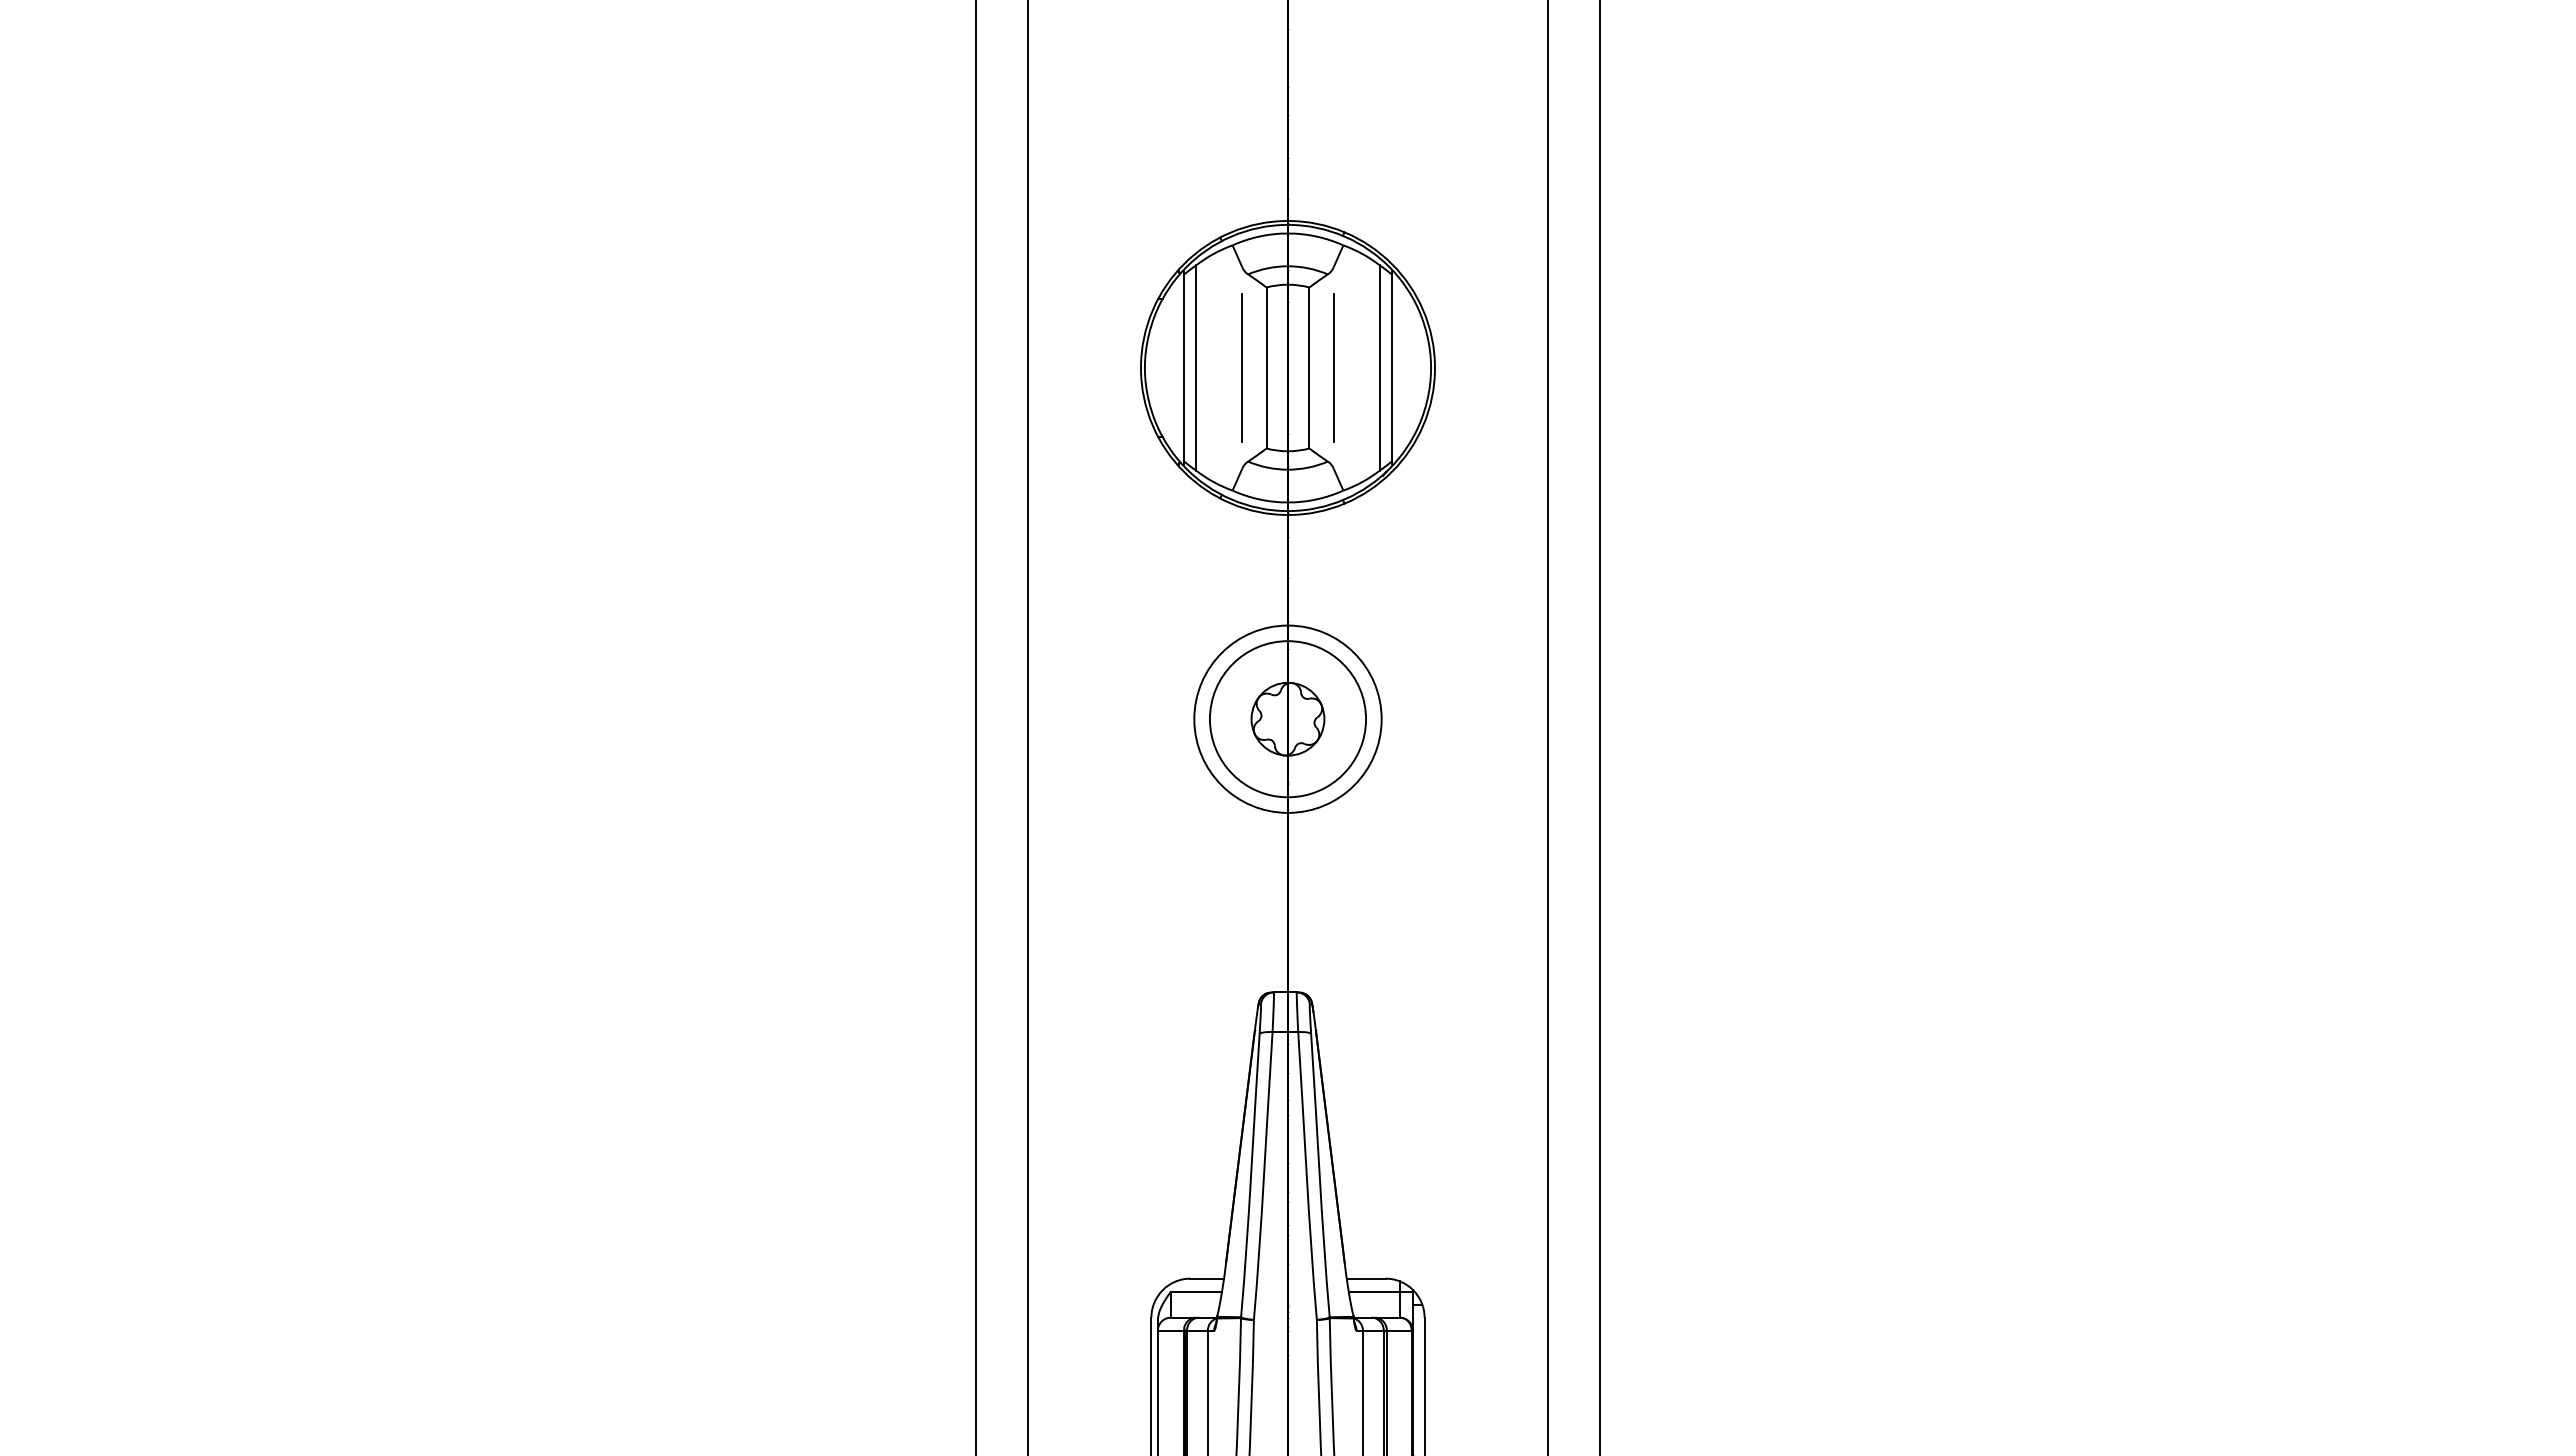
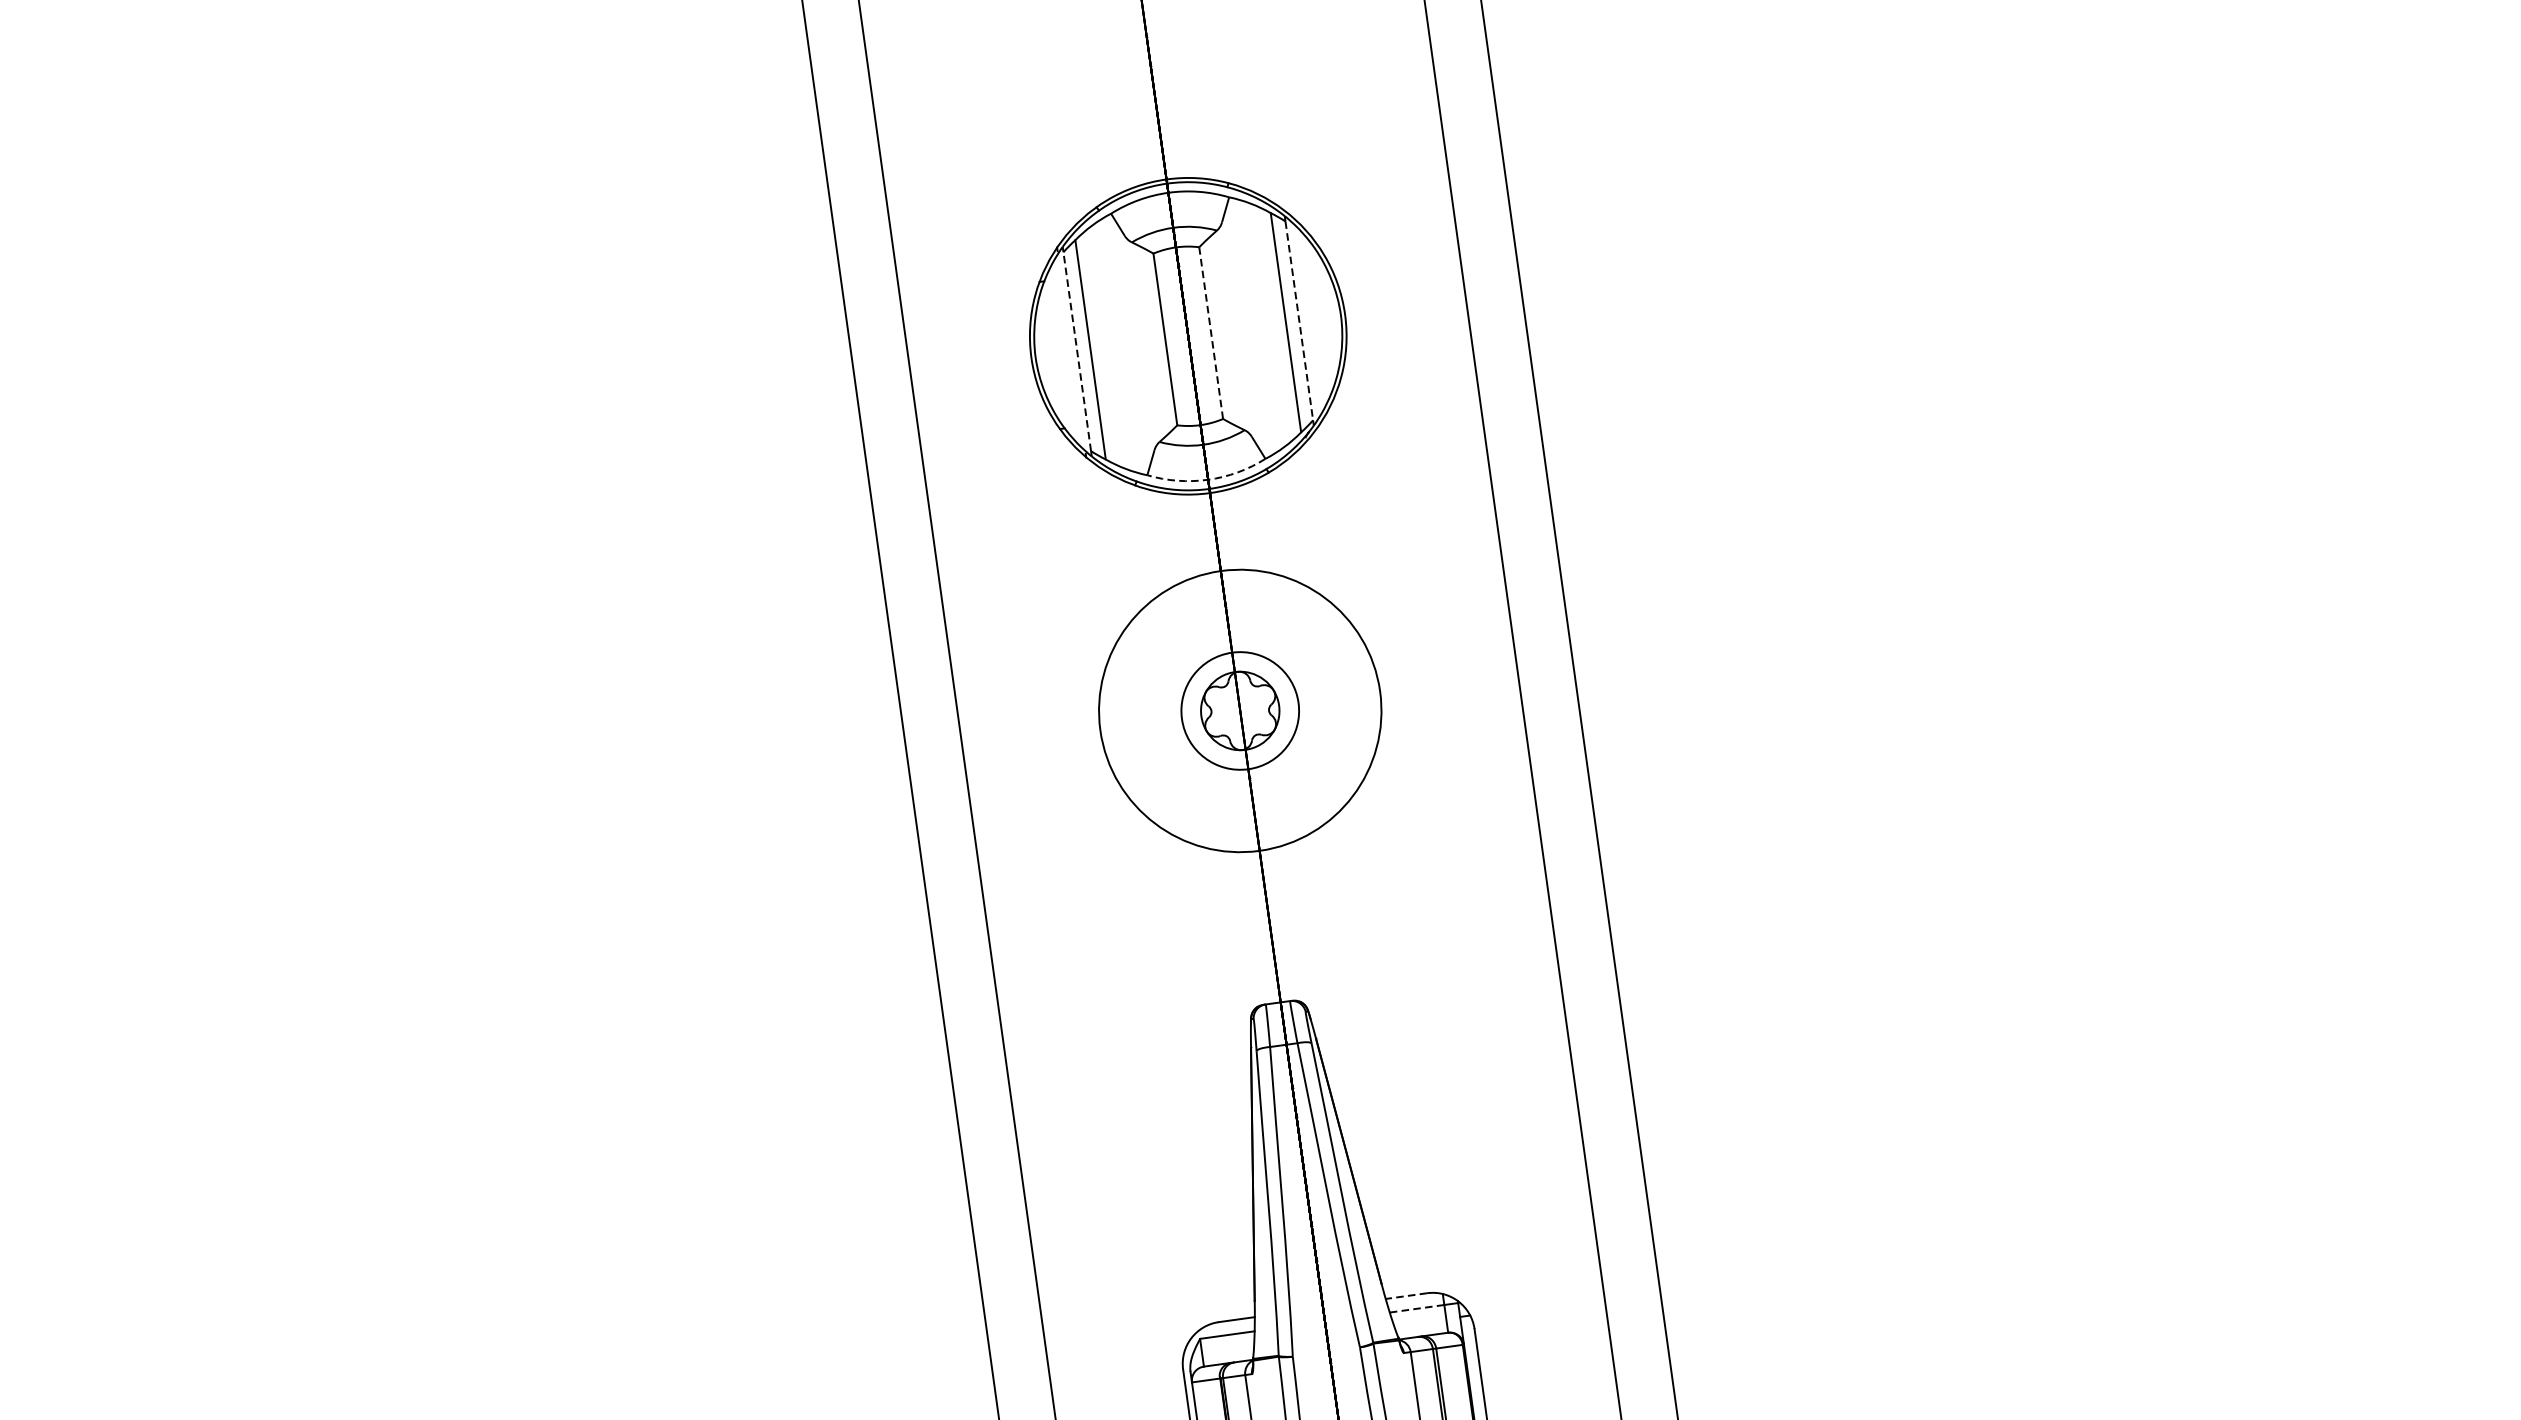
line: (1183, 367) -> (1076, 351), solid -> dashed
line: (1242, 367) -> (1139, 342), removed
line: (1309, 367) -> (1211, 332), solid -> dashed
line: (1333, 367) -> (1236, 329), removed
line: (1392, 368) -> (1299, 321), solid -> dashed
arc: (1288, 502) -> (1208, 479), solid -> dashed
circle: (1287, 718) -> (1239, 710), size x1.4
circle: (1287, 719) -> (1239, 711), size x0.7
line: (1365, 1278) -> (1405, 1296), solid -> dashed
line: (1374, 1291) -> (1417, 1308), solid -> dashed

